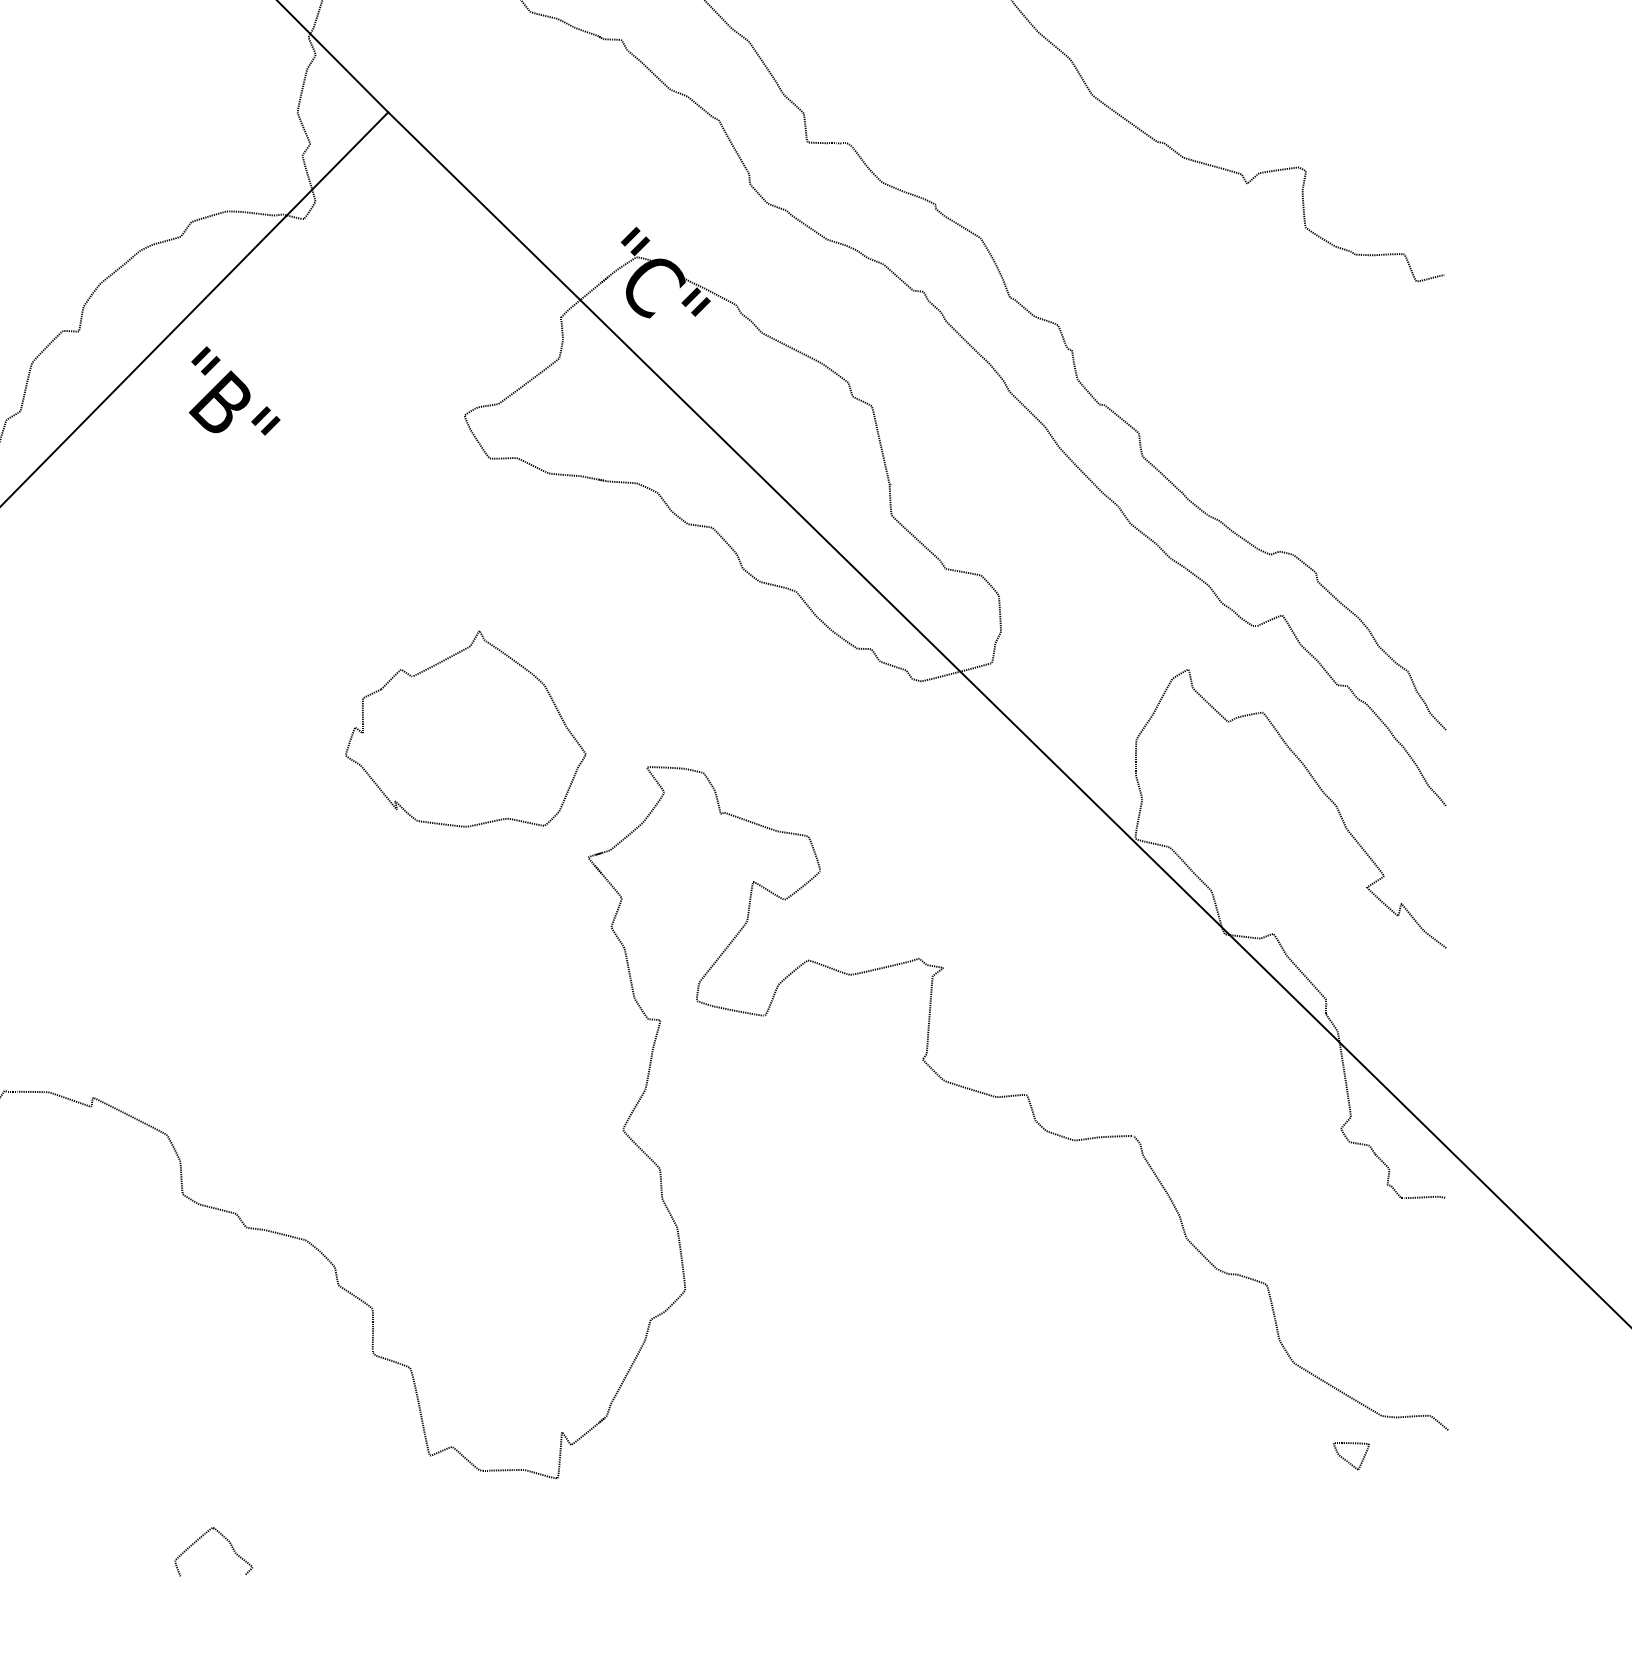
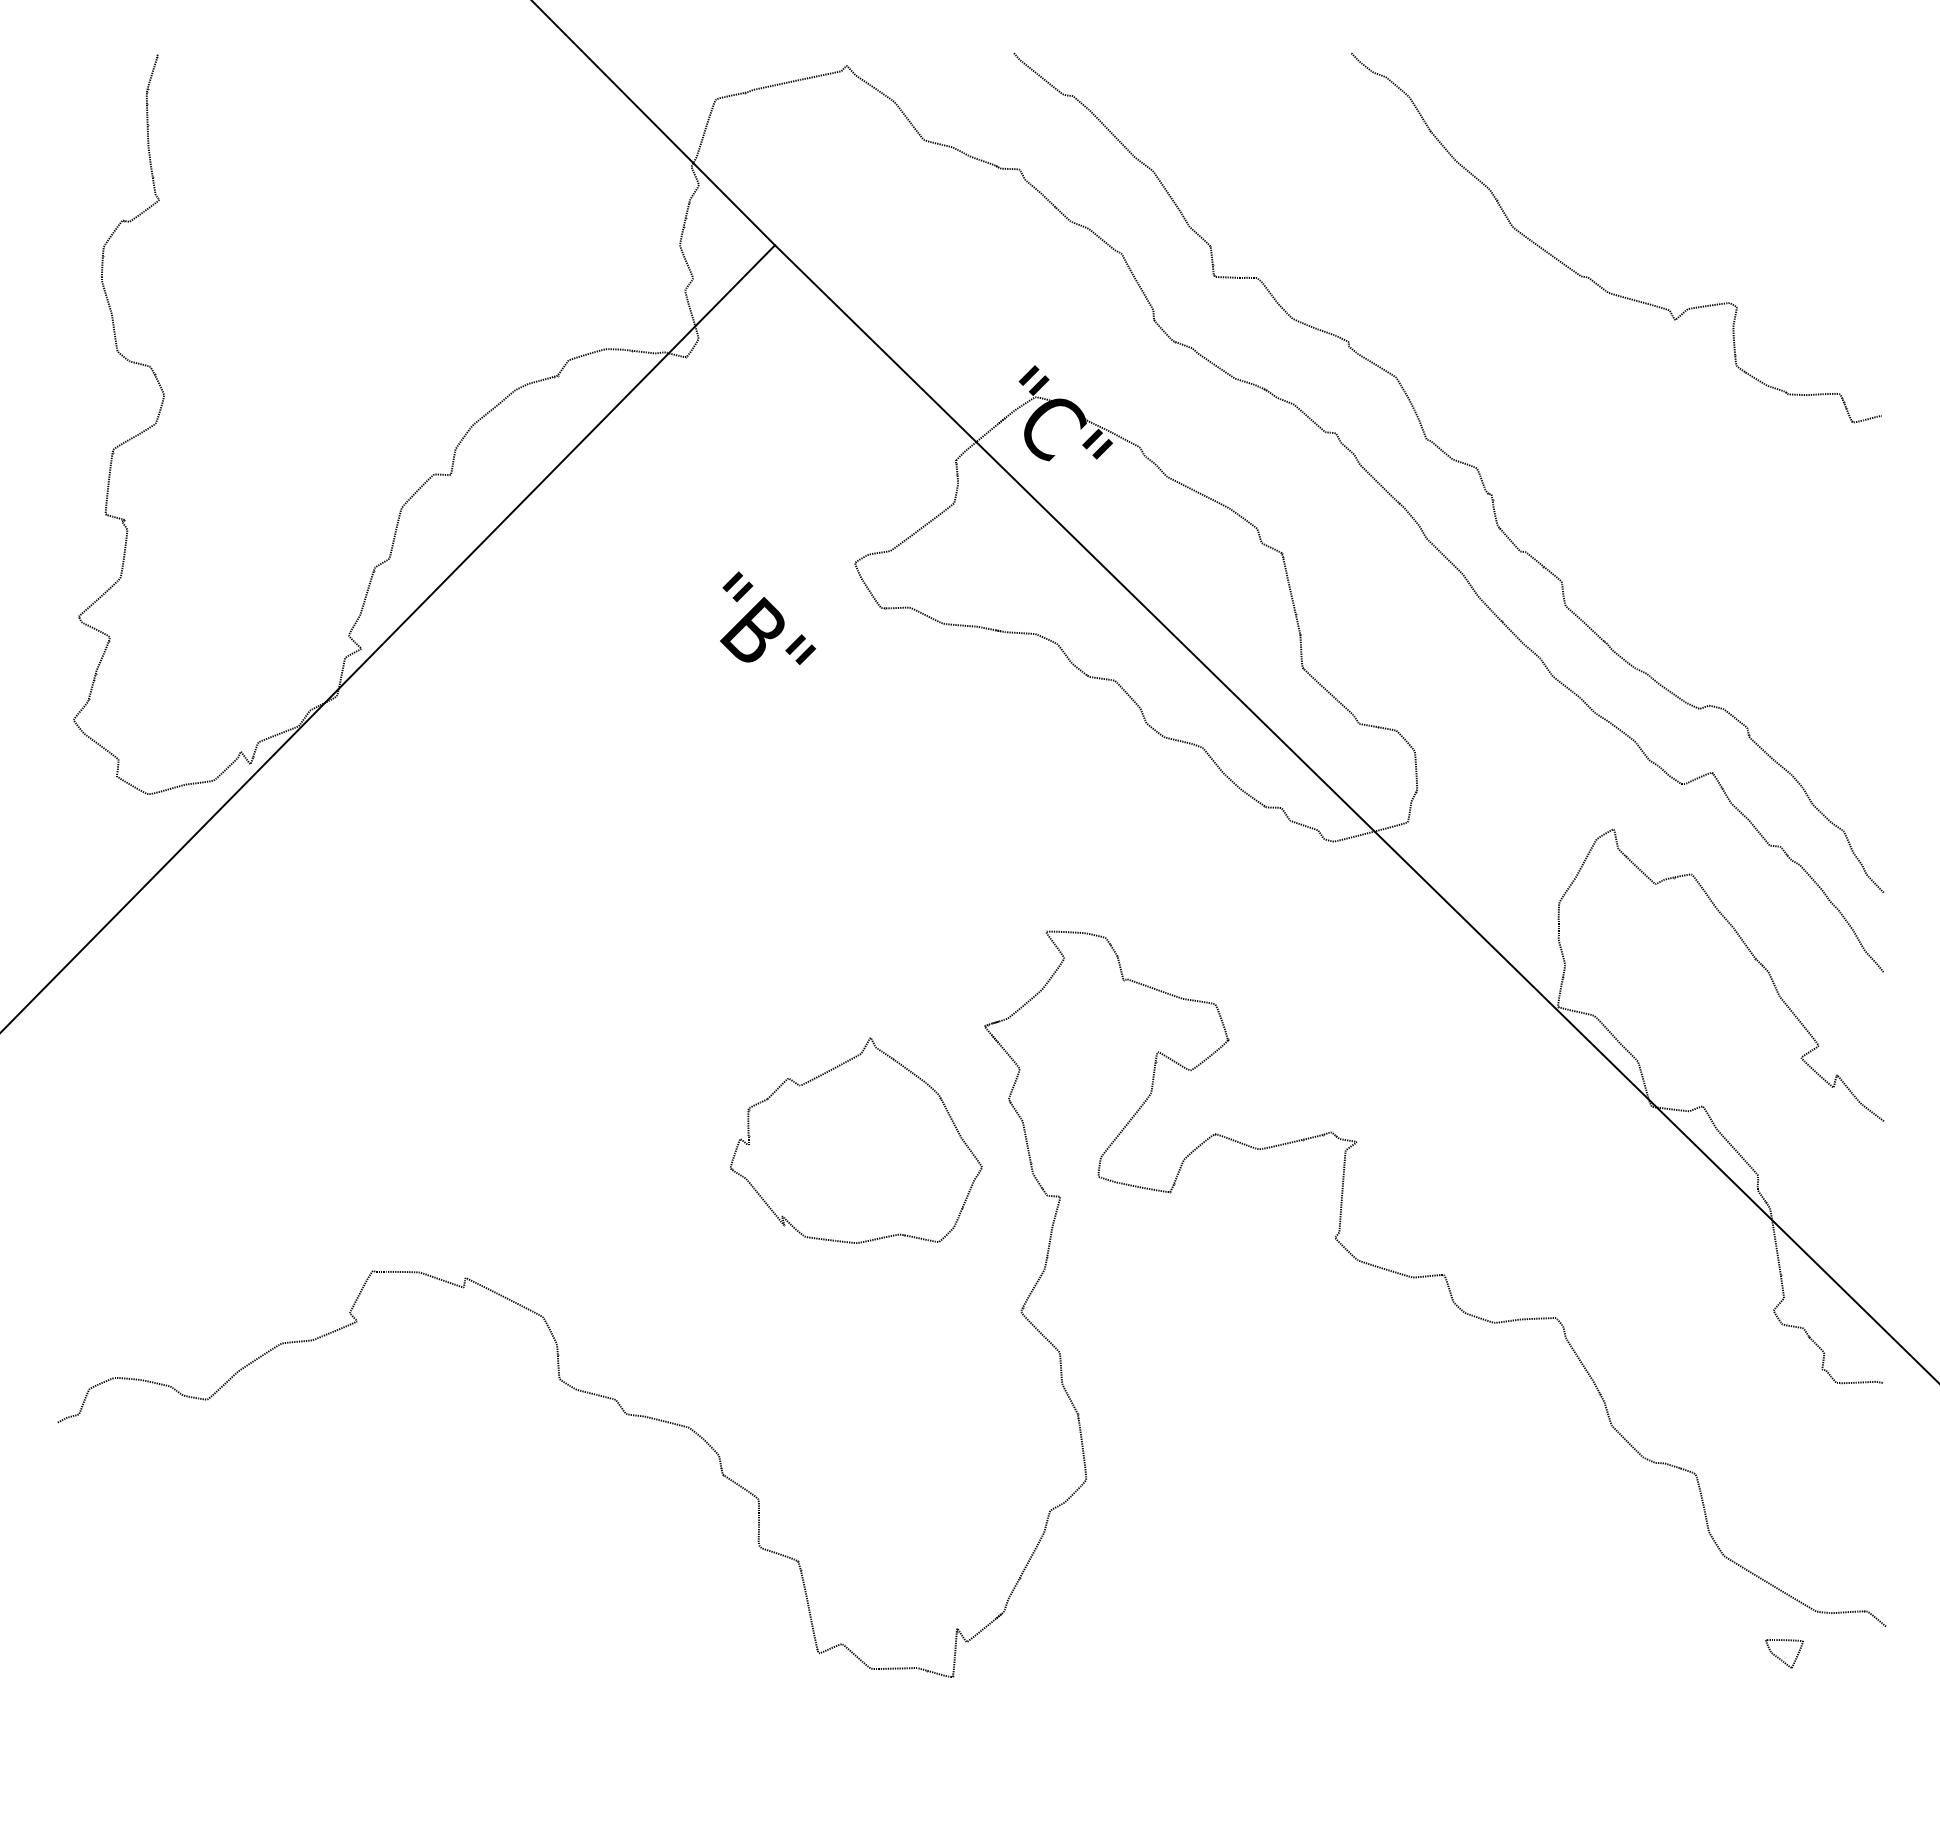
text: (234, 390) -> (767, 617), moved
part: (434, 666) -> (823, 1075), moved
curve: (224, 1538) -> (603, 1740), removed

